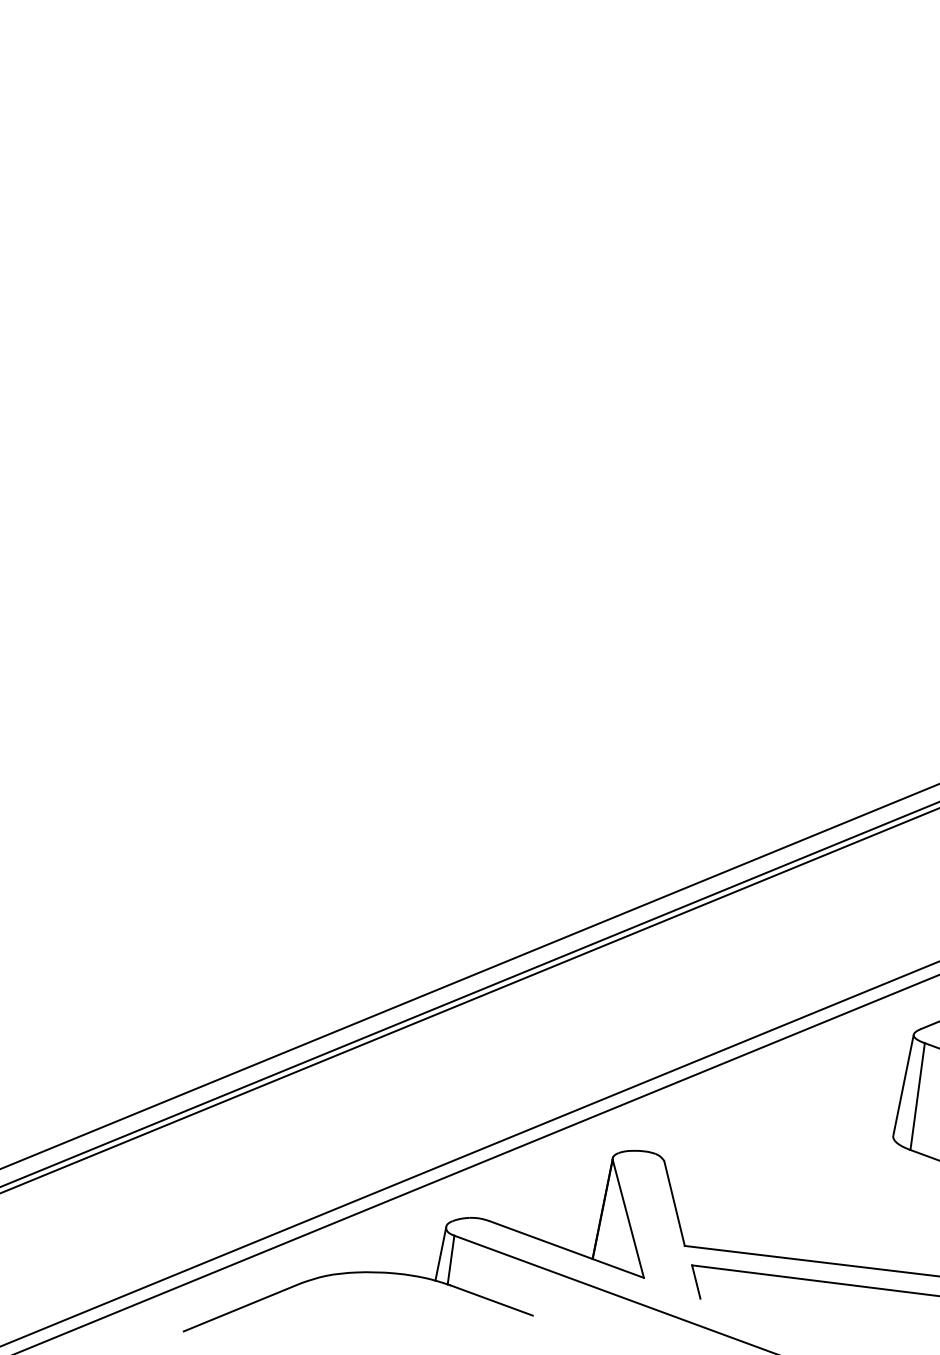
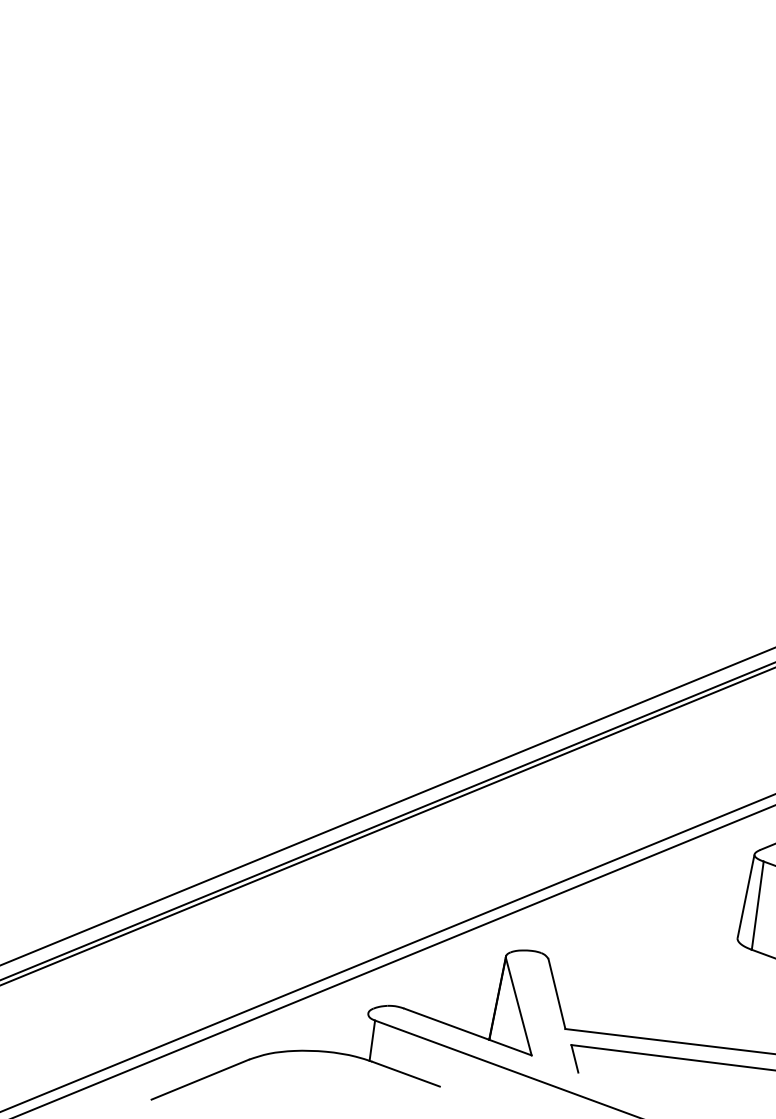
line: (440, 1253) -> (363, 1035), removed

